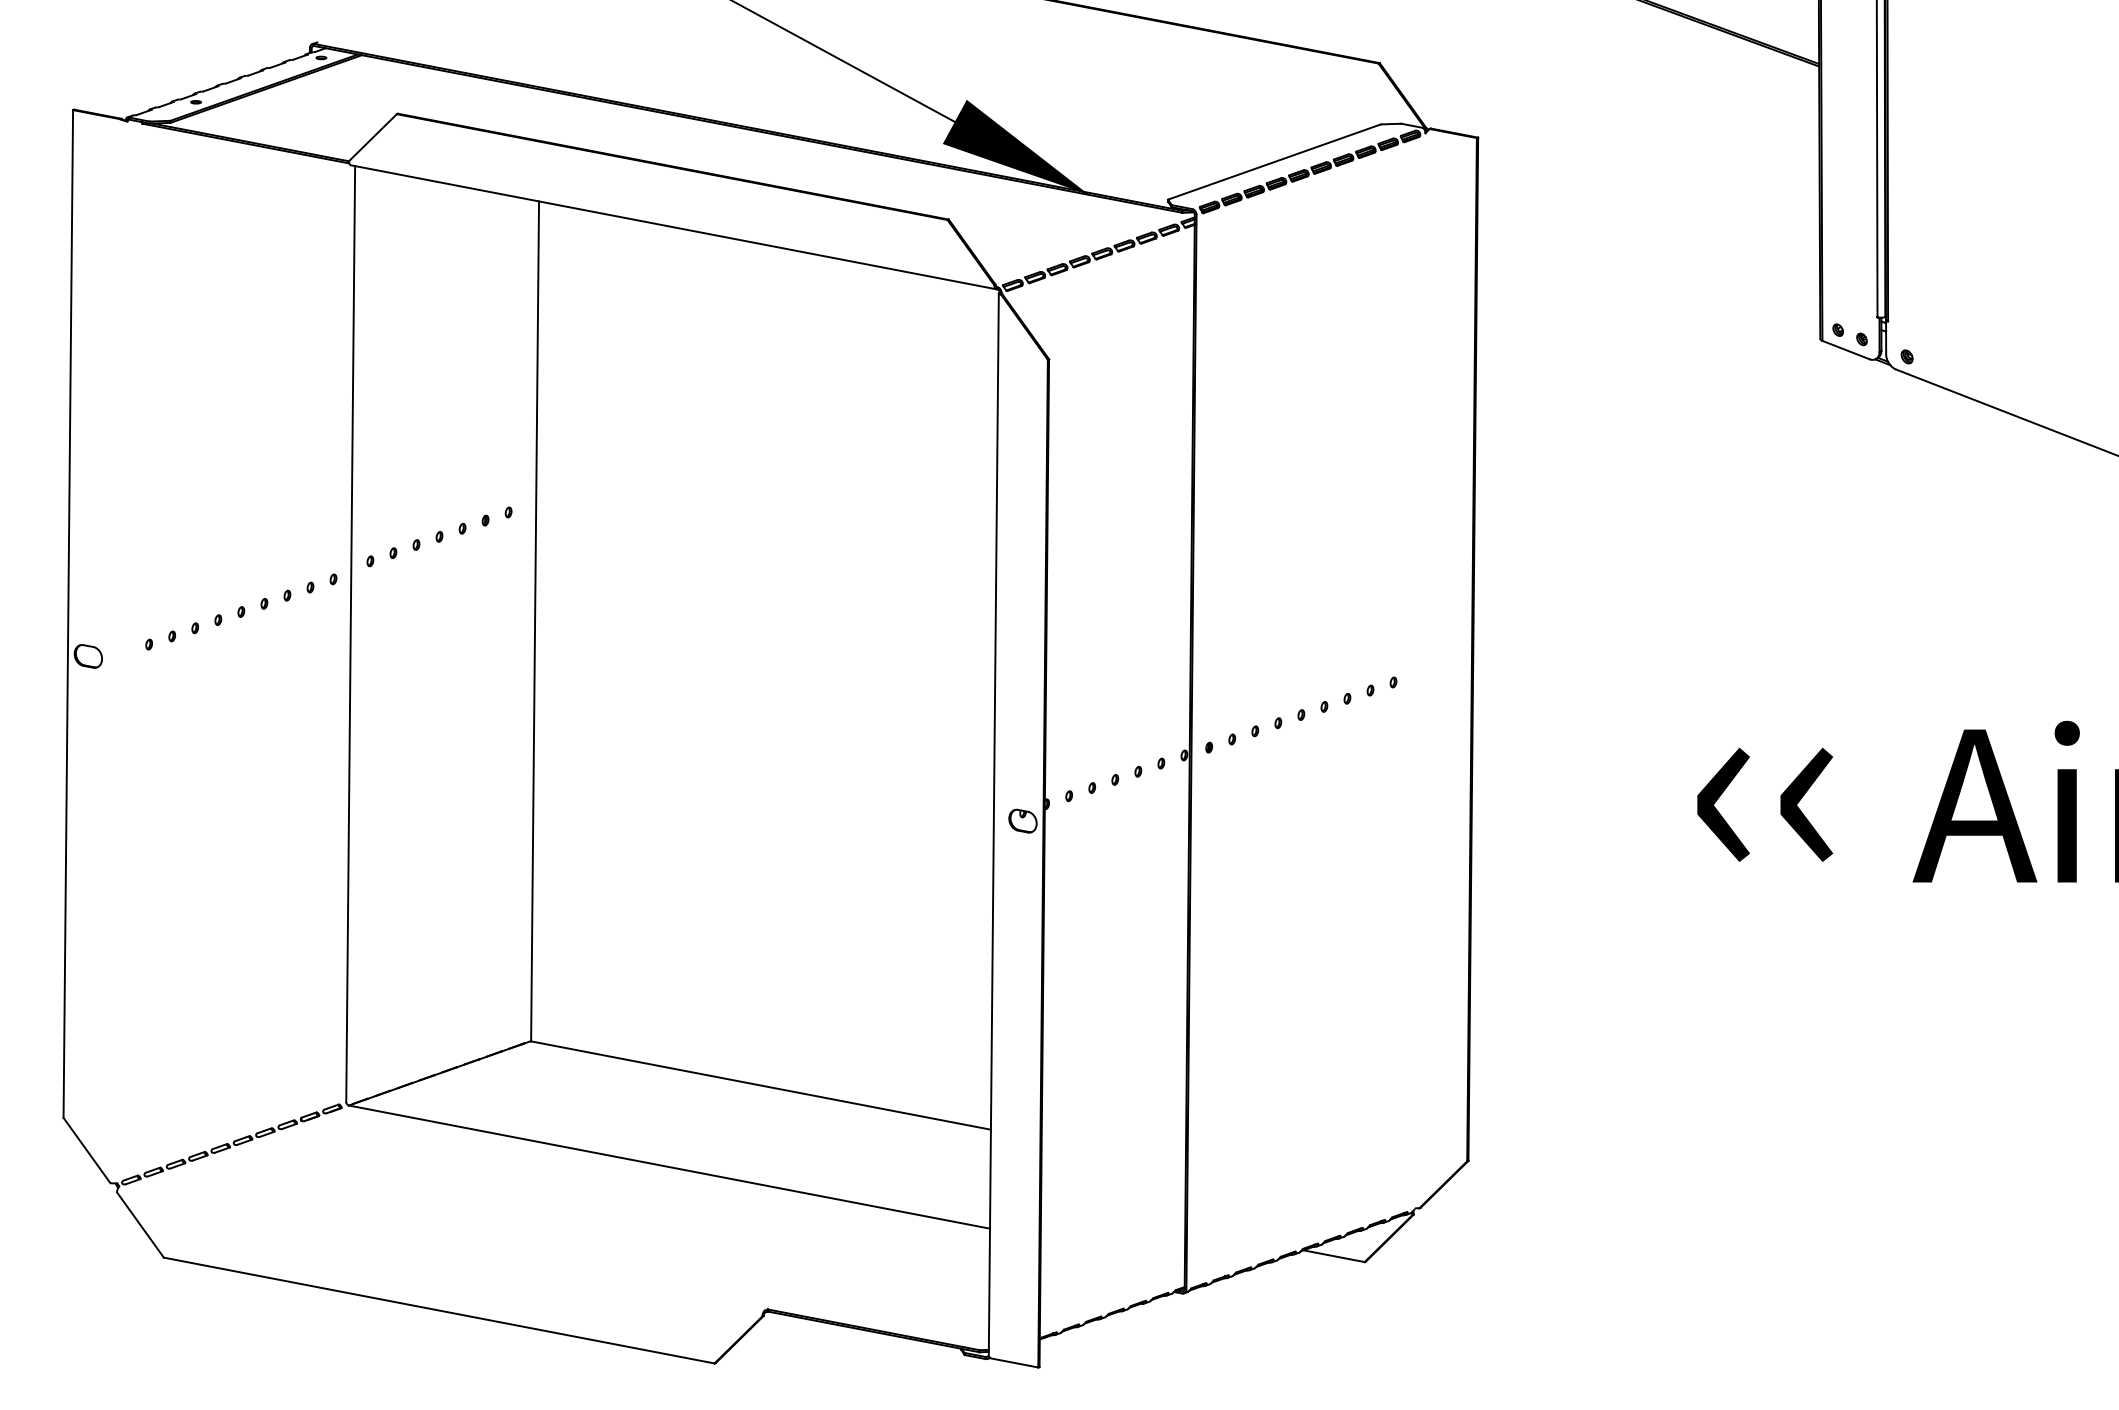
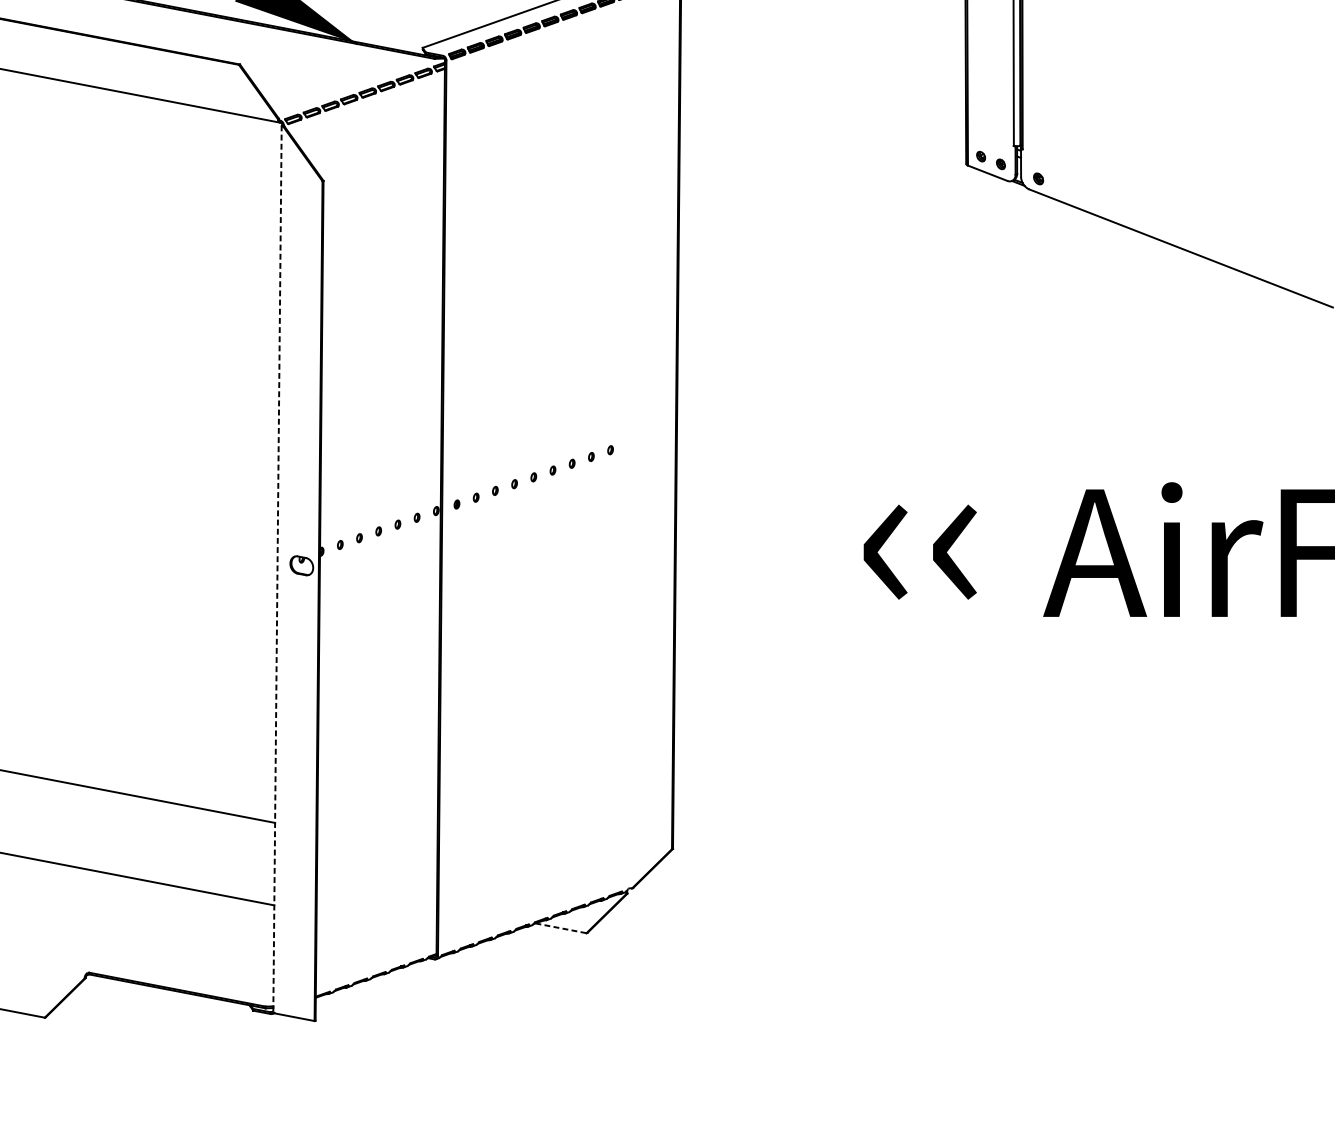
line: (993, 824) -> (277, 568), solid -> dashed
line: (1334, 1256) -> (561, 928), solid -> dashed

